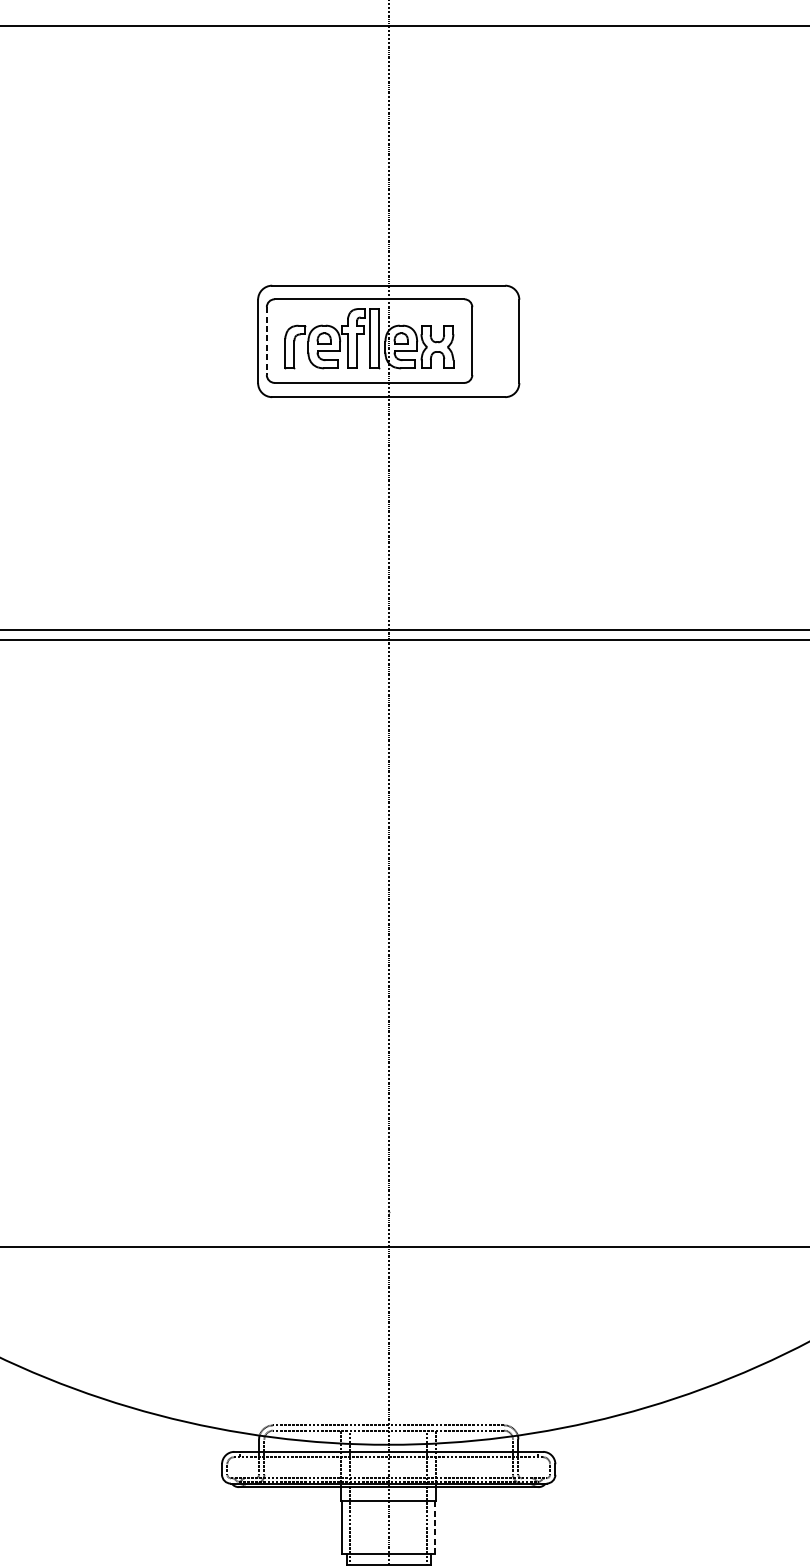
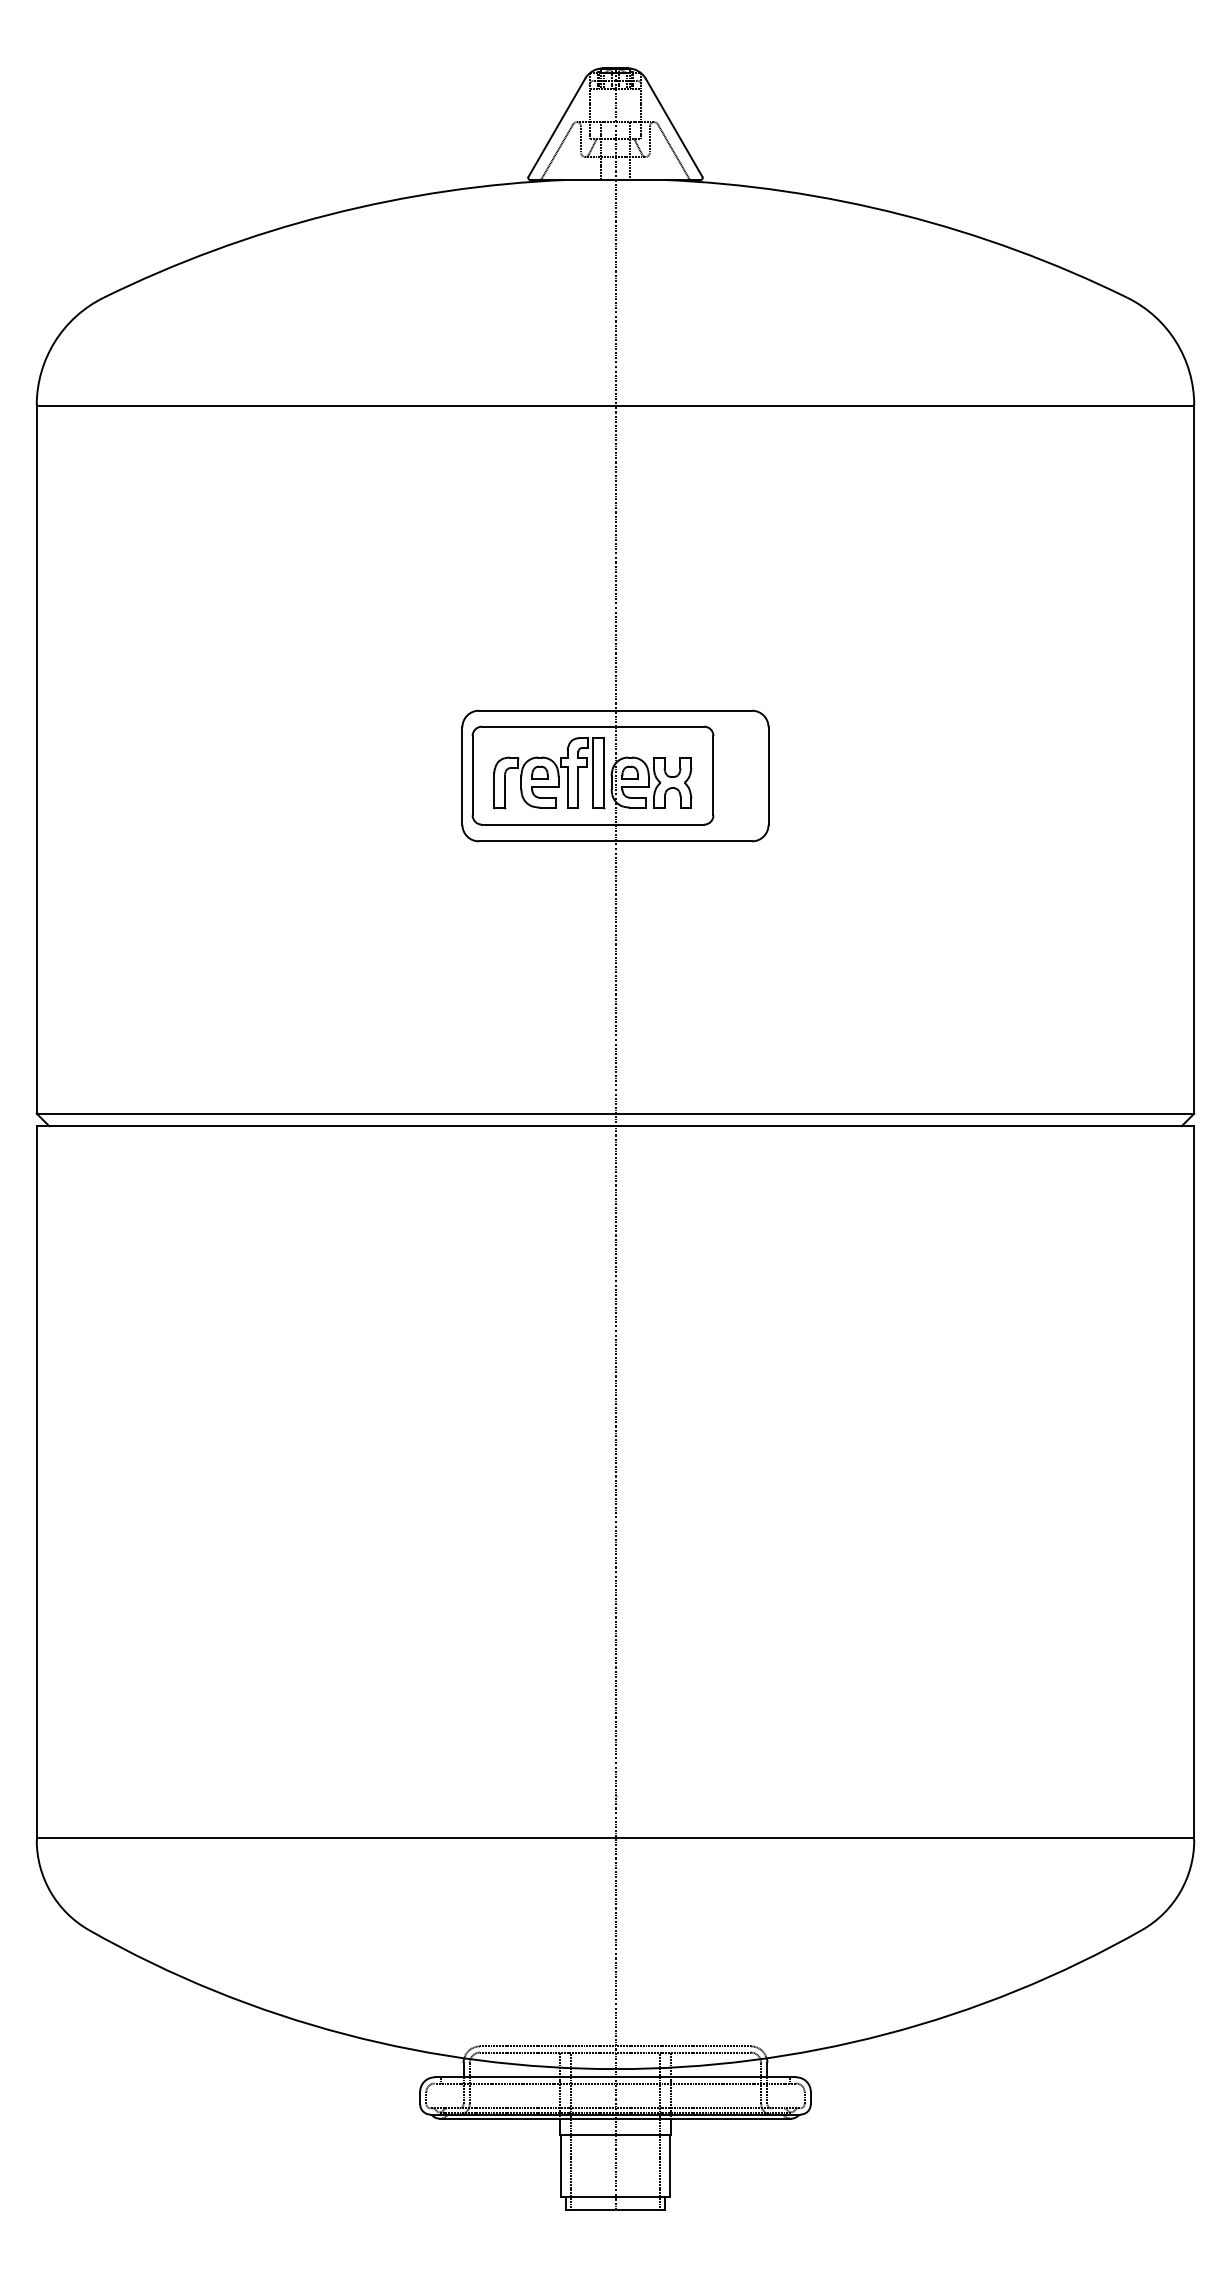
line: (266, 340) -> (472, 775), dashed -> solid
line: (435, 1527) -> (670, 2165), dashed -> solid

